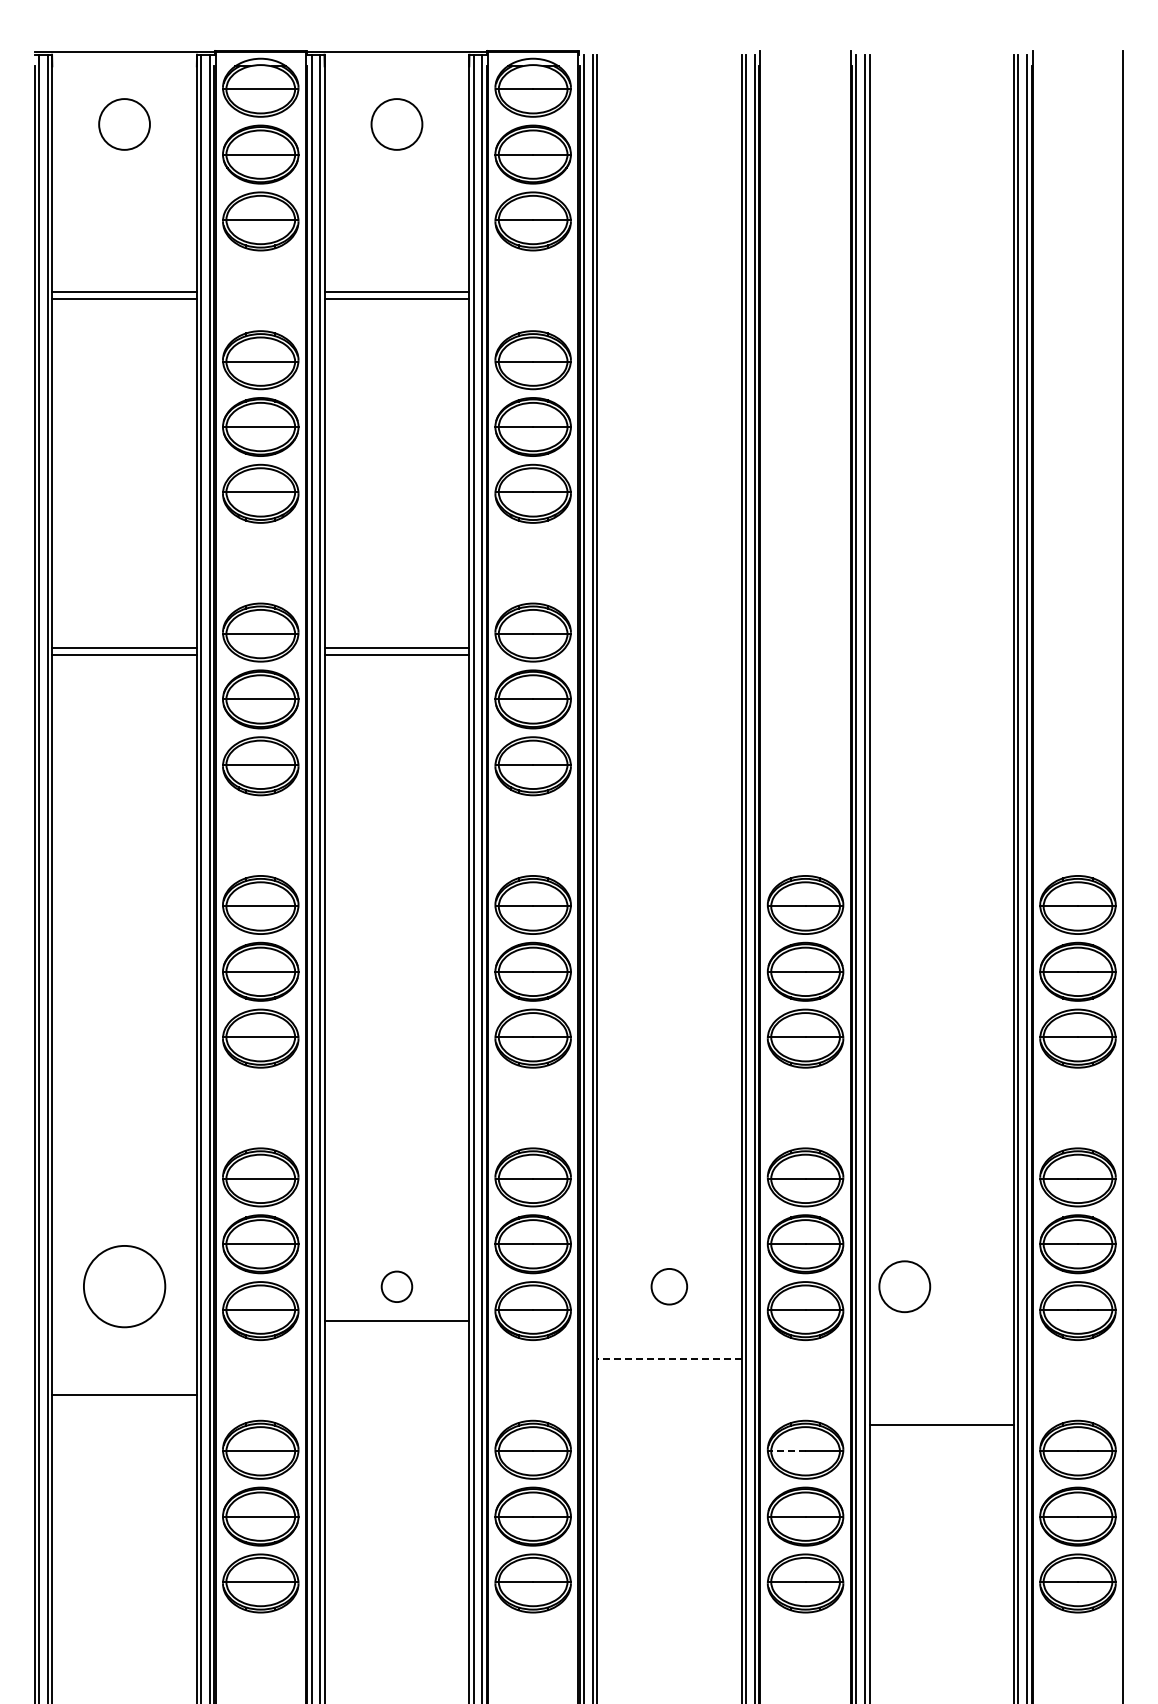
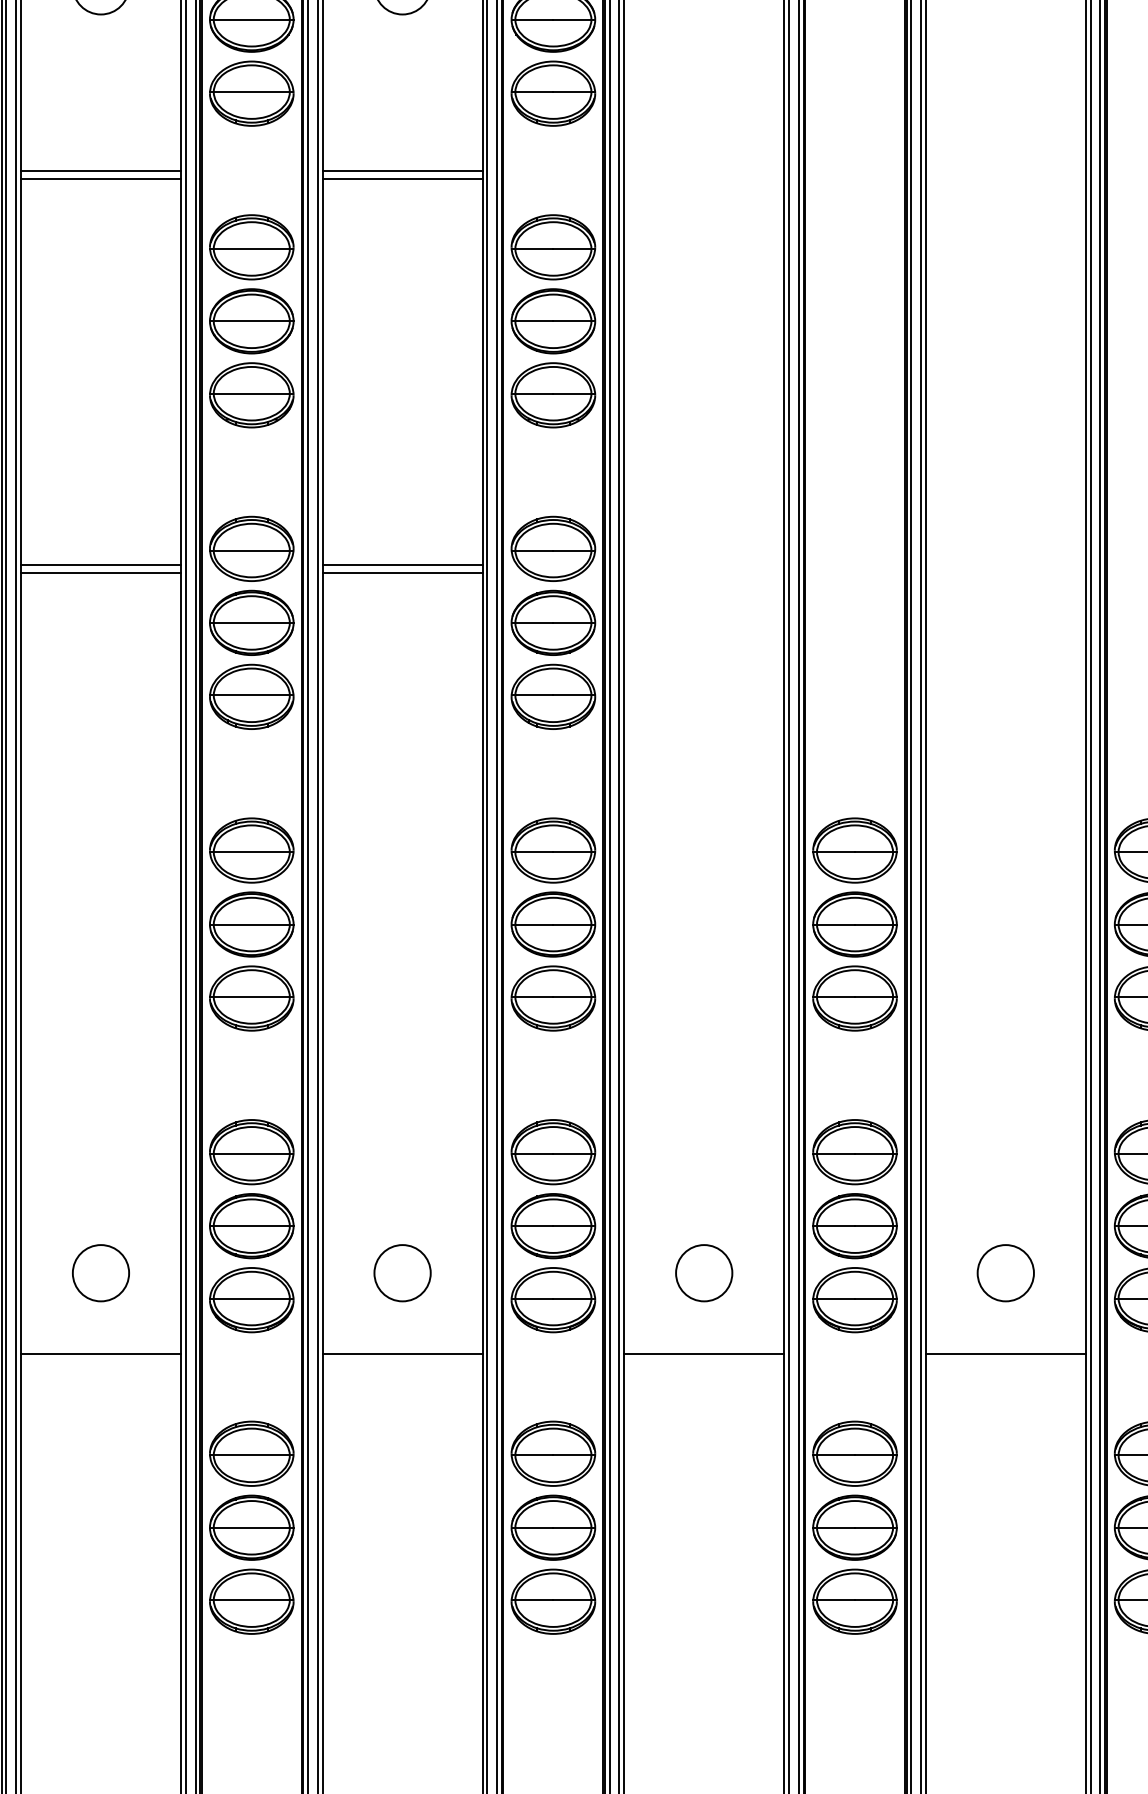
circle: (124, 1286) -> (100, 1272), size x0.62
circle: (396, 1286) -> (402, 1272), size x1.67
circle: (668, 1286) -> (703, 1272), size x1.43
circle: (904, 1286) -> (1005, 1272), moved
line: (396, 1321) -> (402, 1353), moved
line: (668, 1359) -> (703, 1353), dashed -> solid
line: (124, 1395) -> (100, 1353), moved
line: (941, 1425) -> (1005, 1353), moved
line: (787, 1451) -> (835, 1455), dashed -> solid

